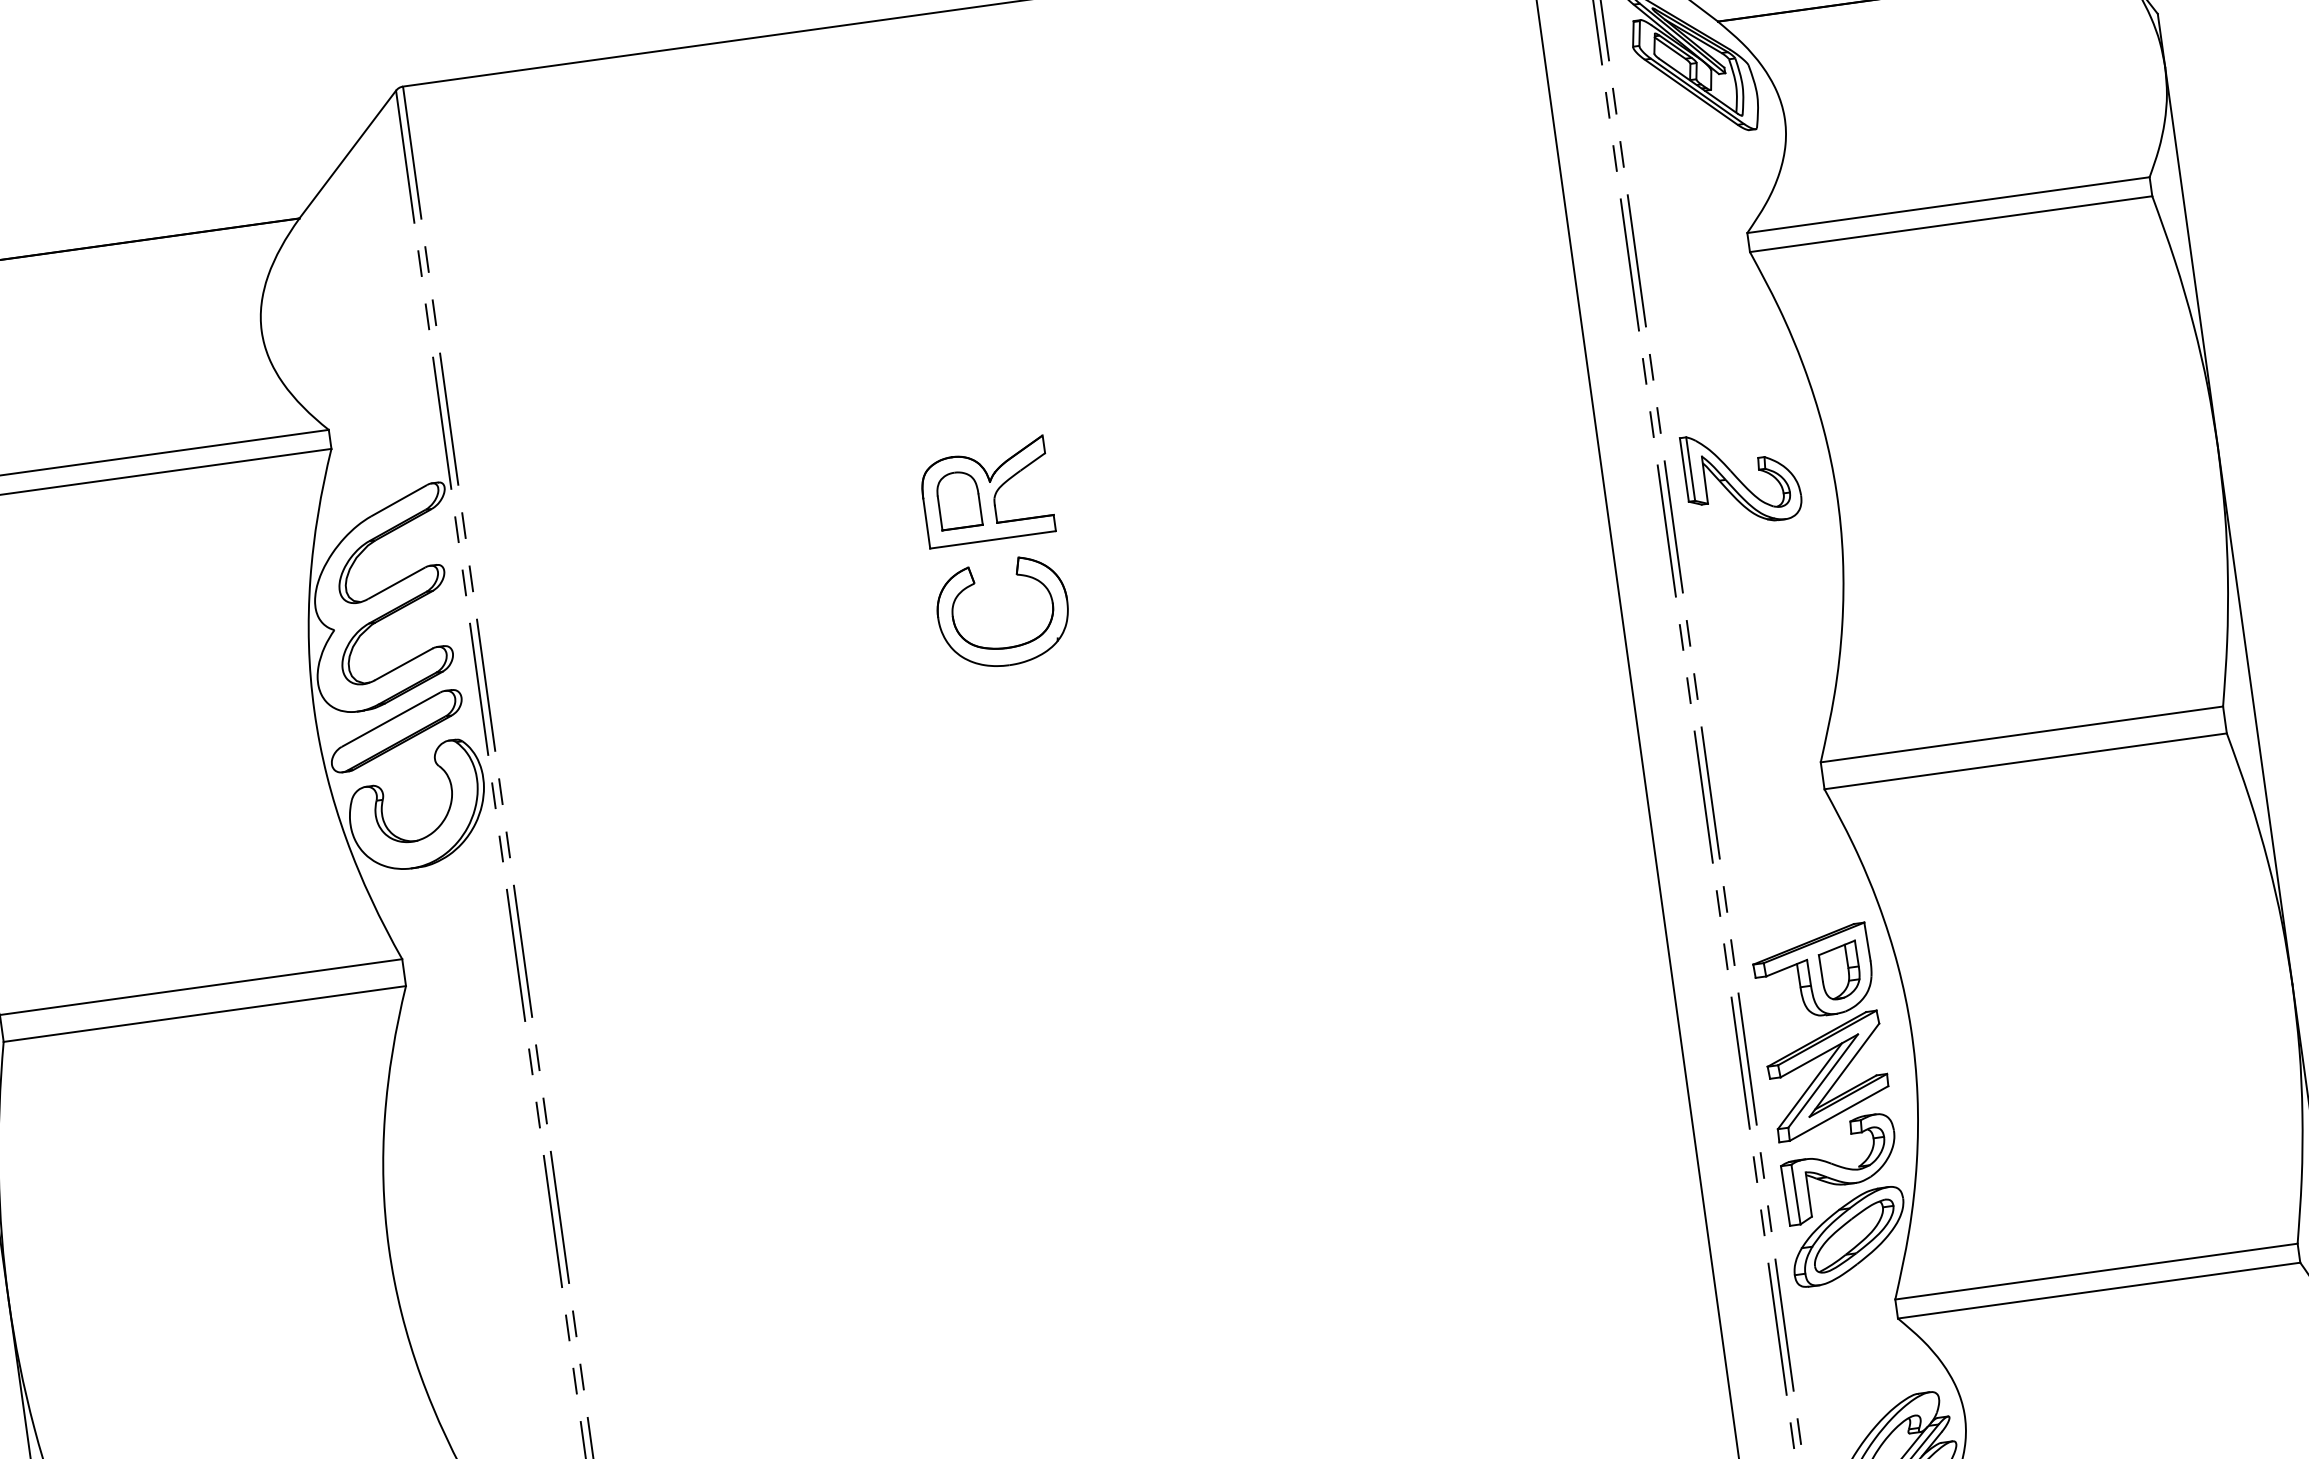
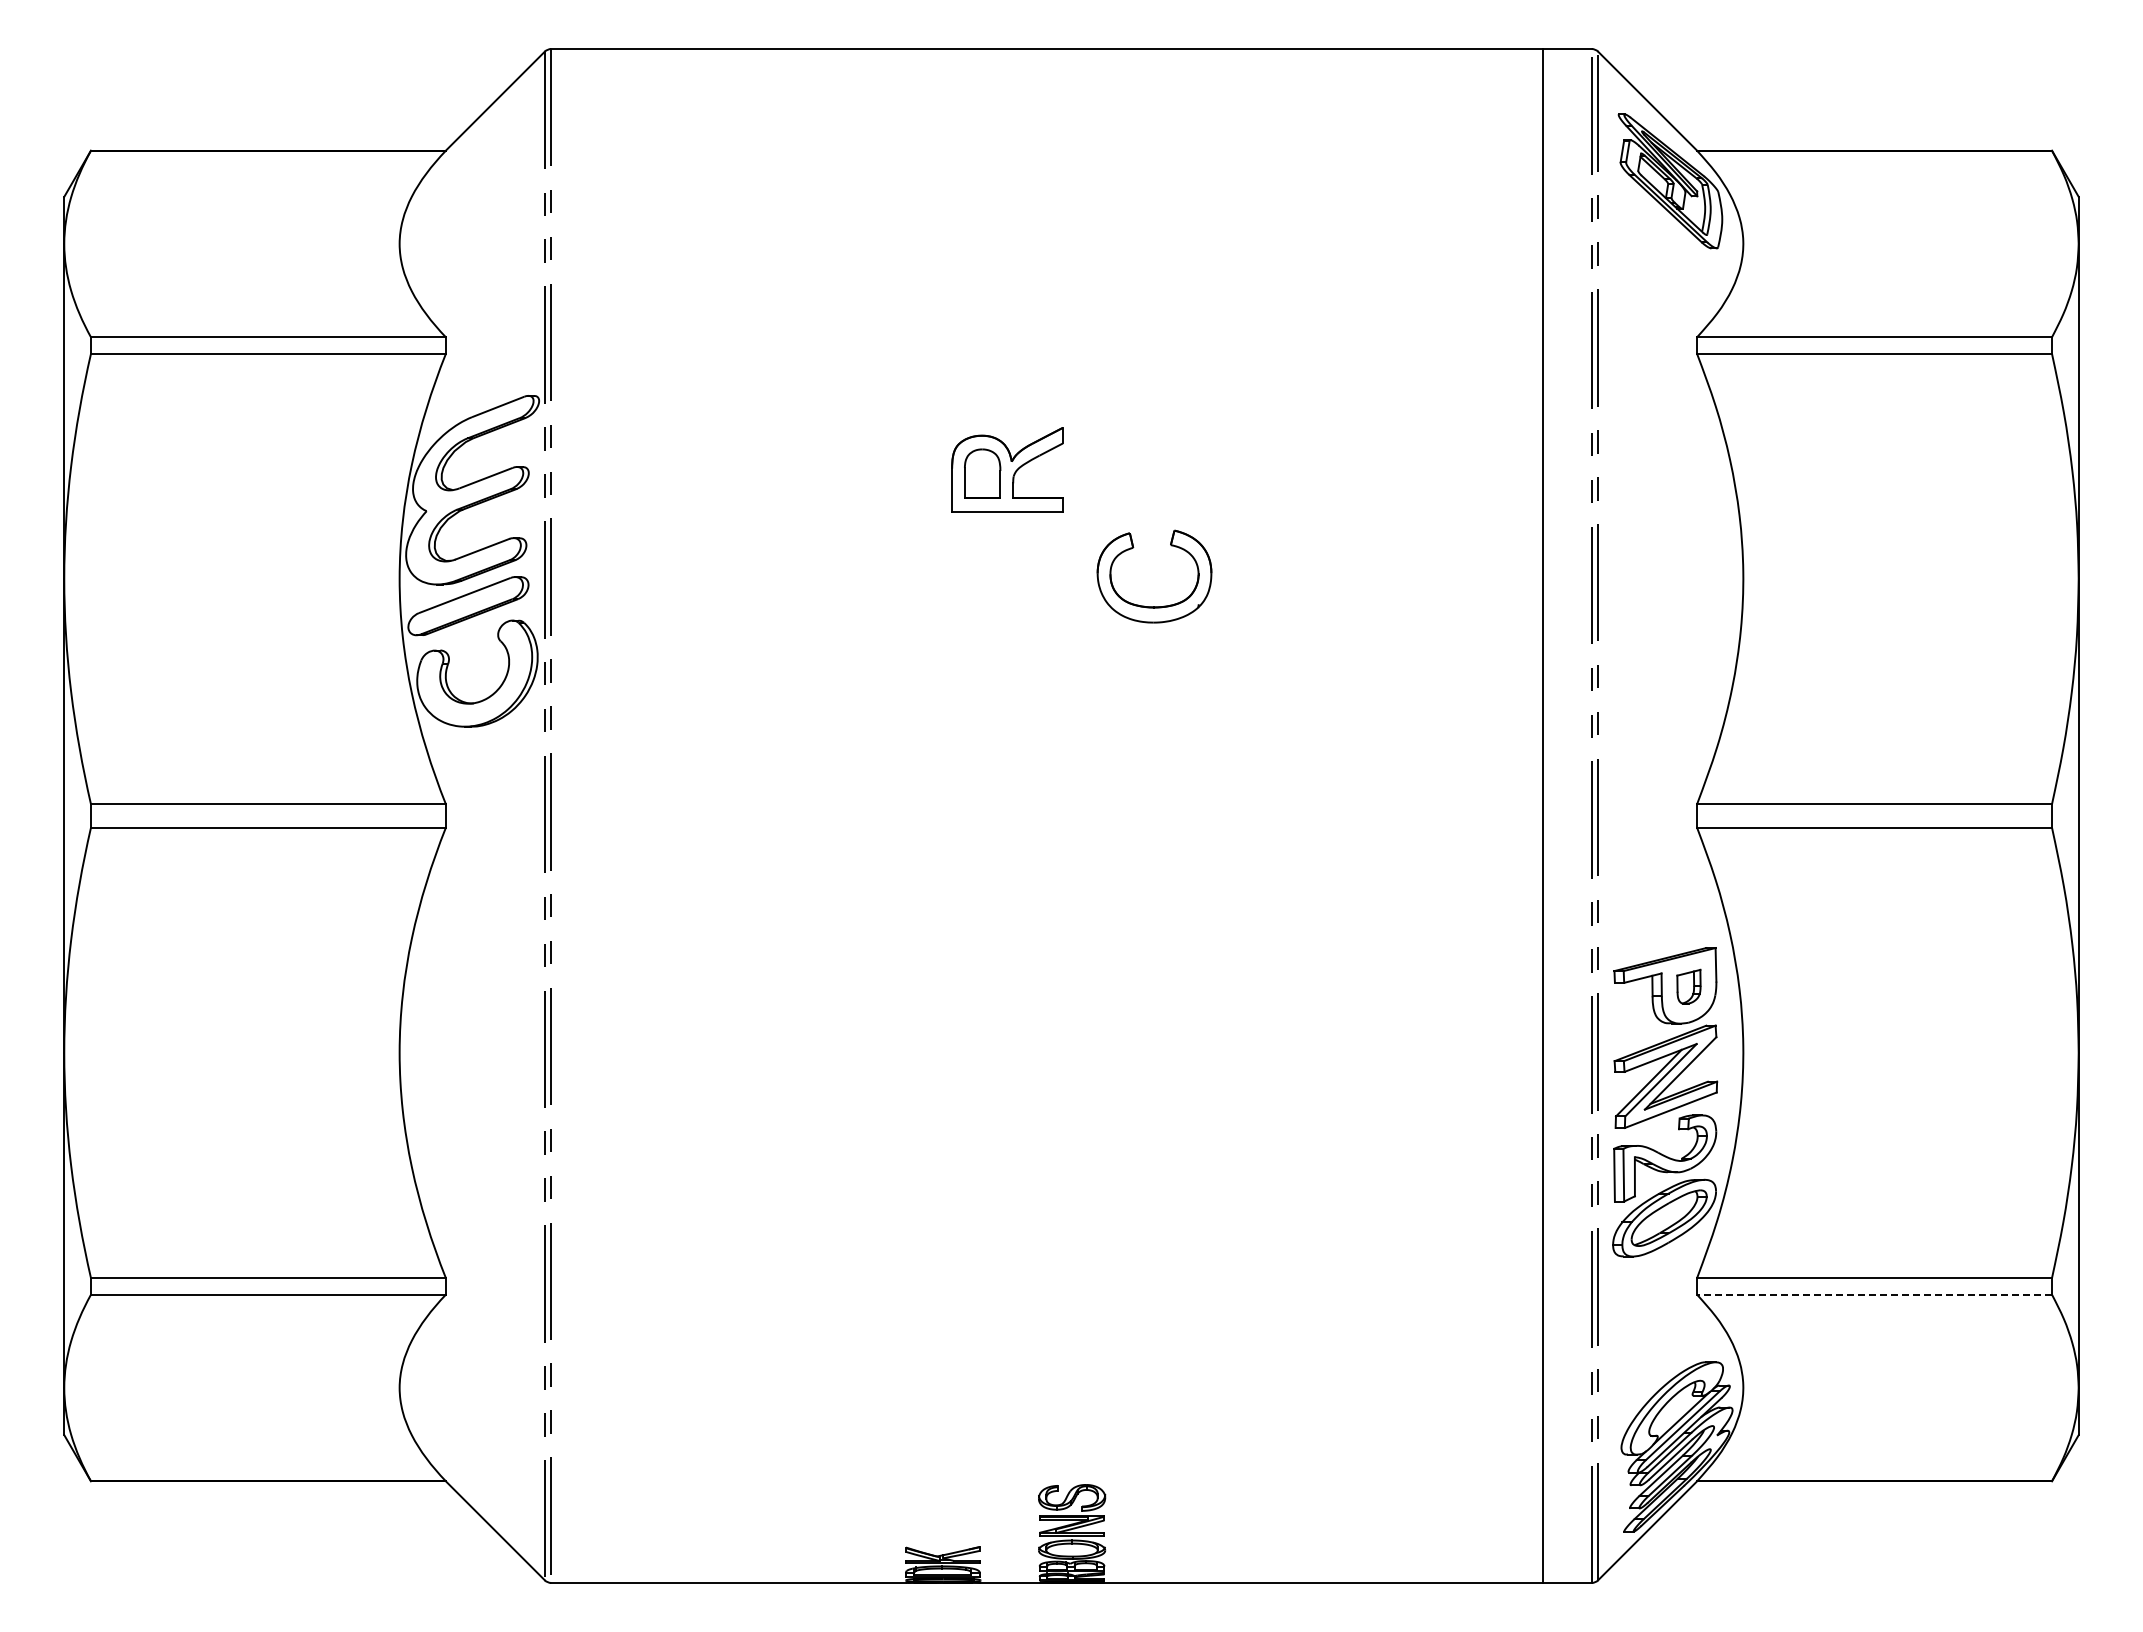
part: (1742, 476) -> (1663, 547), removed
part: (1007, 646) -> (1154, 606), moved
part: (1839, 970) -> (1688, 986), size x0.7
line: (2098, 1290) -> (1874, 1294), solid -> dashed

